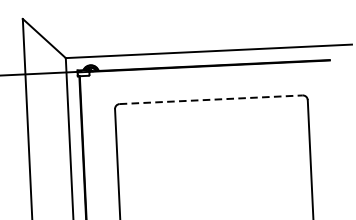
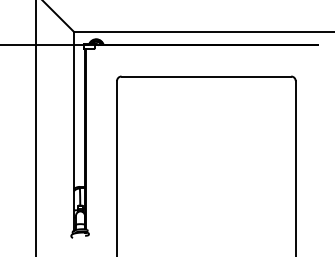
line: (211, 99) -> (206, 76), dashed -> solid

